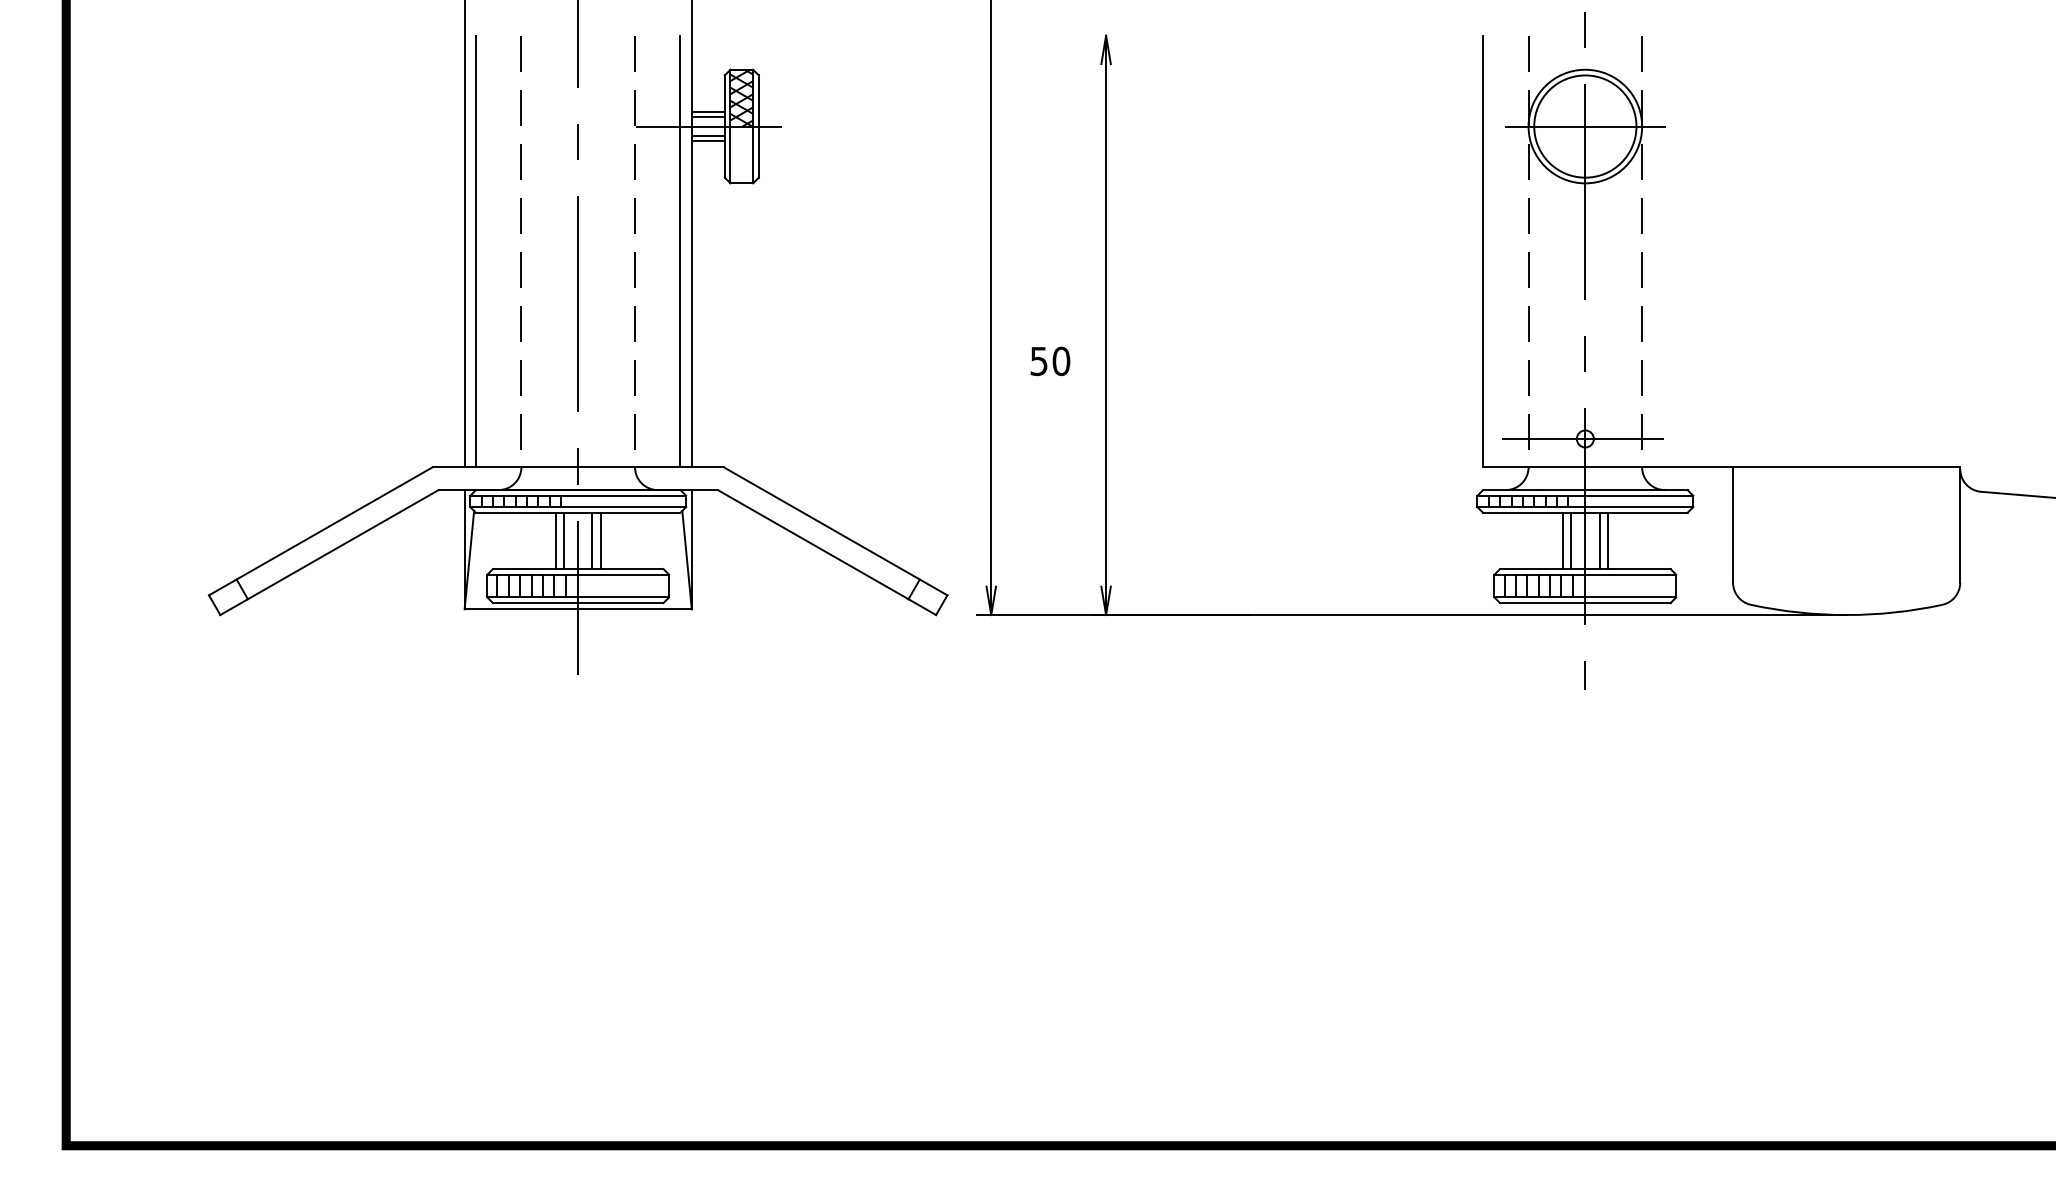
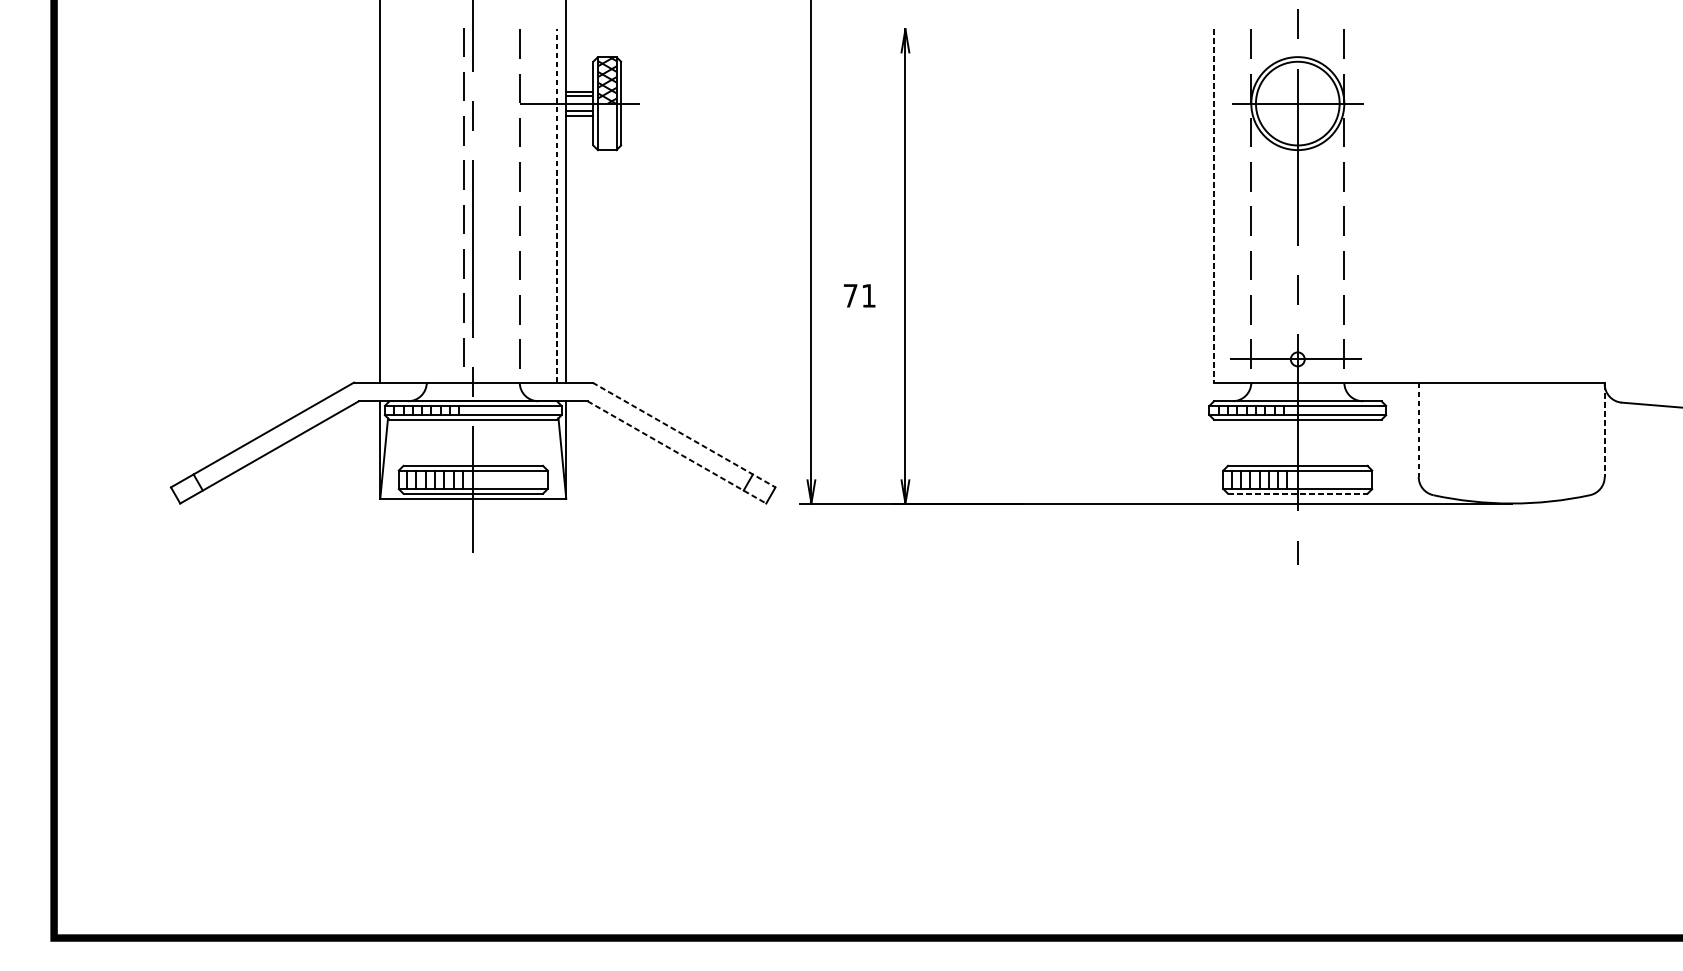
line: (520, 233) -> (462, 189), moved
line: (475, 251) -> (389, 205), removed
line: (680, 251) -> (557, 205), solid -> dashed
line: (1483, 251) -> (1214, 205), solid -> dashed
text: (1050, 361) -> (859, 295), 50 -> 71
line: (1733, 525) -> (1419, 430), solid -> dashed
line: (1960, 525) -> (1604, 430), solid -> dashed
line: (835, 531) -> (683, 435), solid -> dashed
line: (555, 540) -> (454, 442), removed
line: (564, 540) -> (462, 442), removed
line: (592, 540) -> (484, 442), removed
line: (600, 540) -> (491, 442), removed
line: (1562, 540) -> (1279, 442), removed
line: (1571, 540) -> (1286, 442), removed
line: (1599, 540) -> (1309, 442), removed
line: (1608, 540) -> (1316, 442), removed
line: (826, 552) -> (676, 452), solid -> dashed
line: (1585, 603) -> (1297, 494), solid -> dashed

